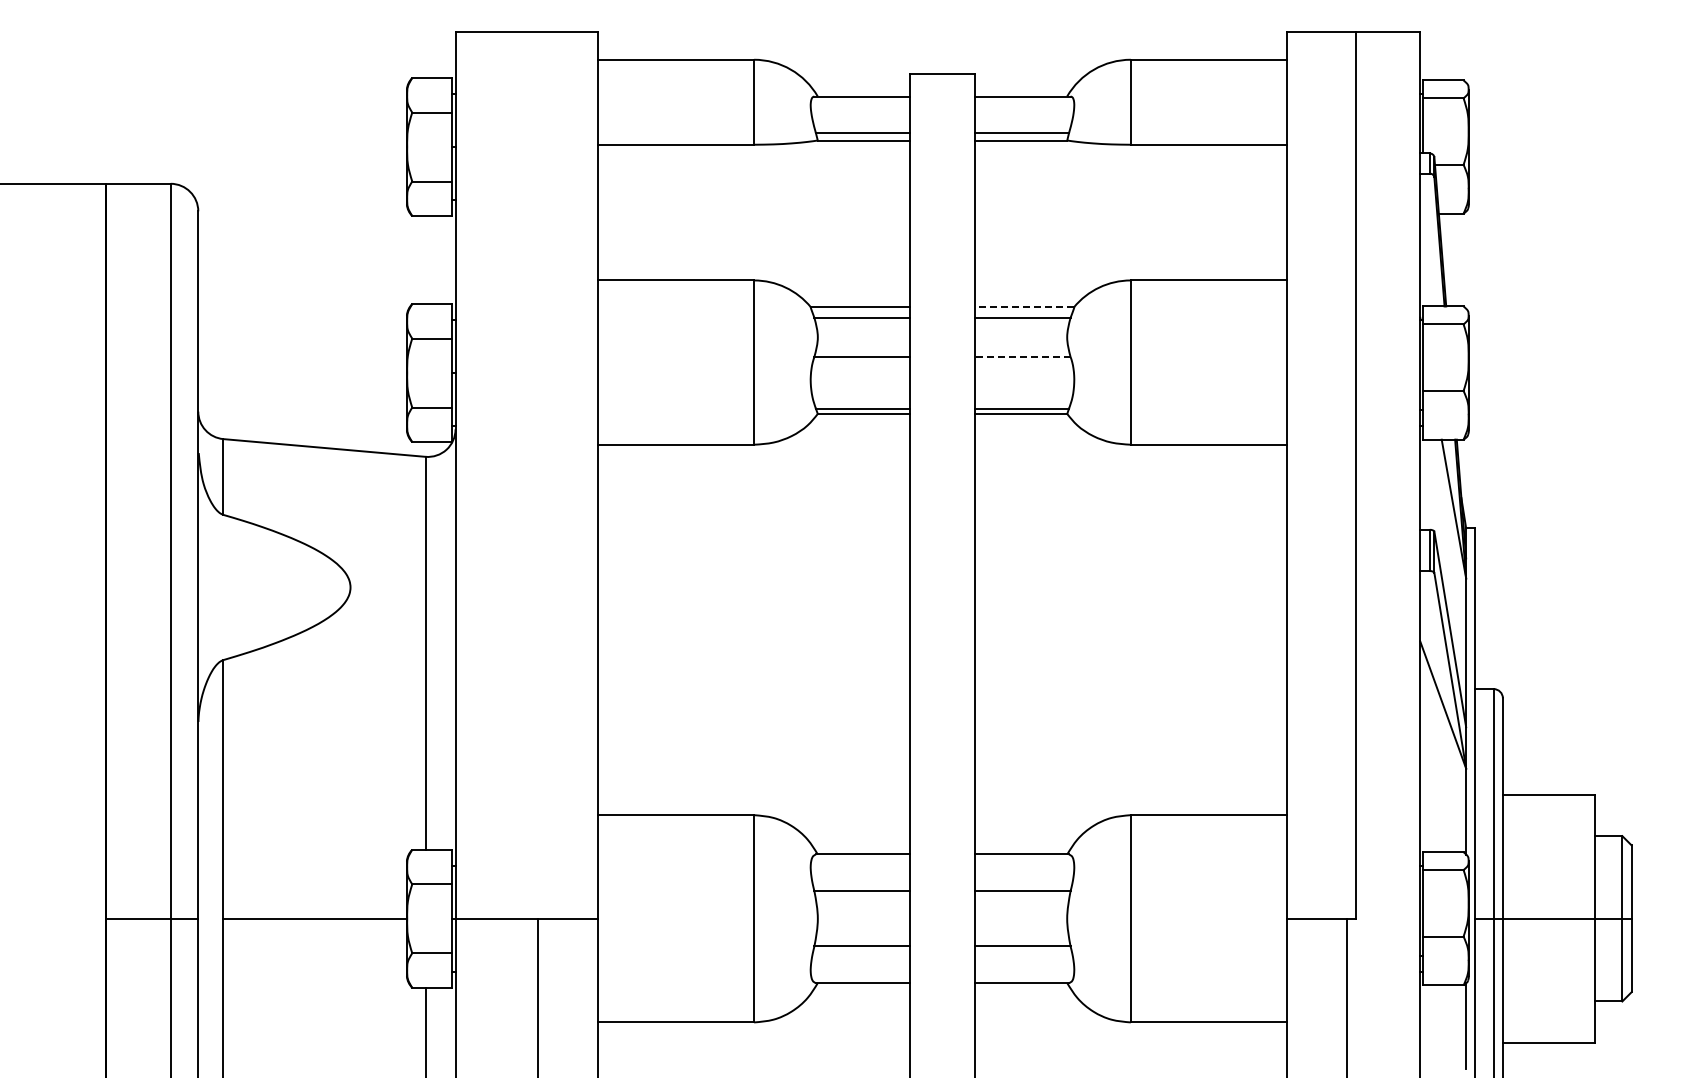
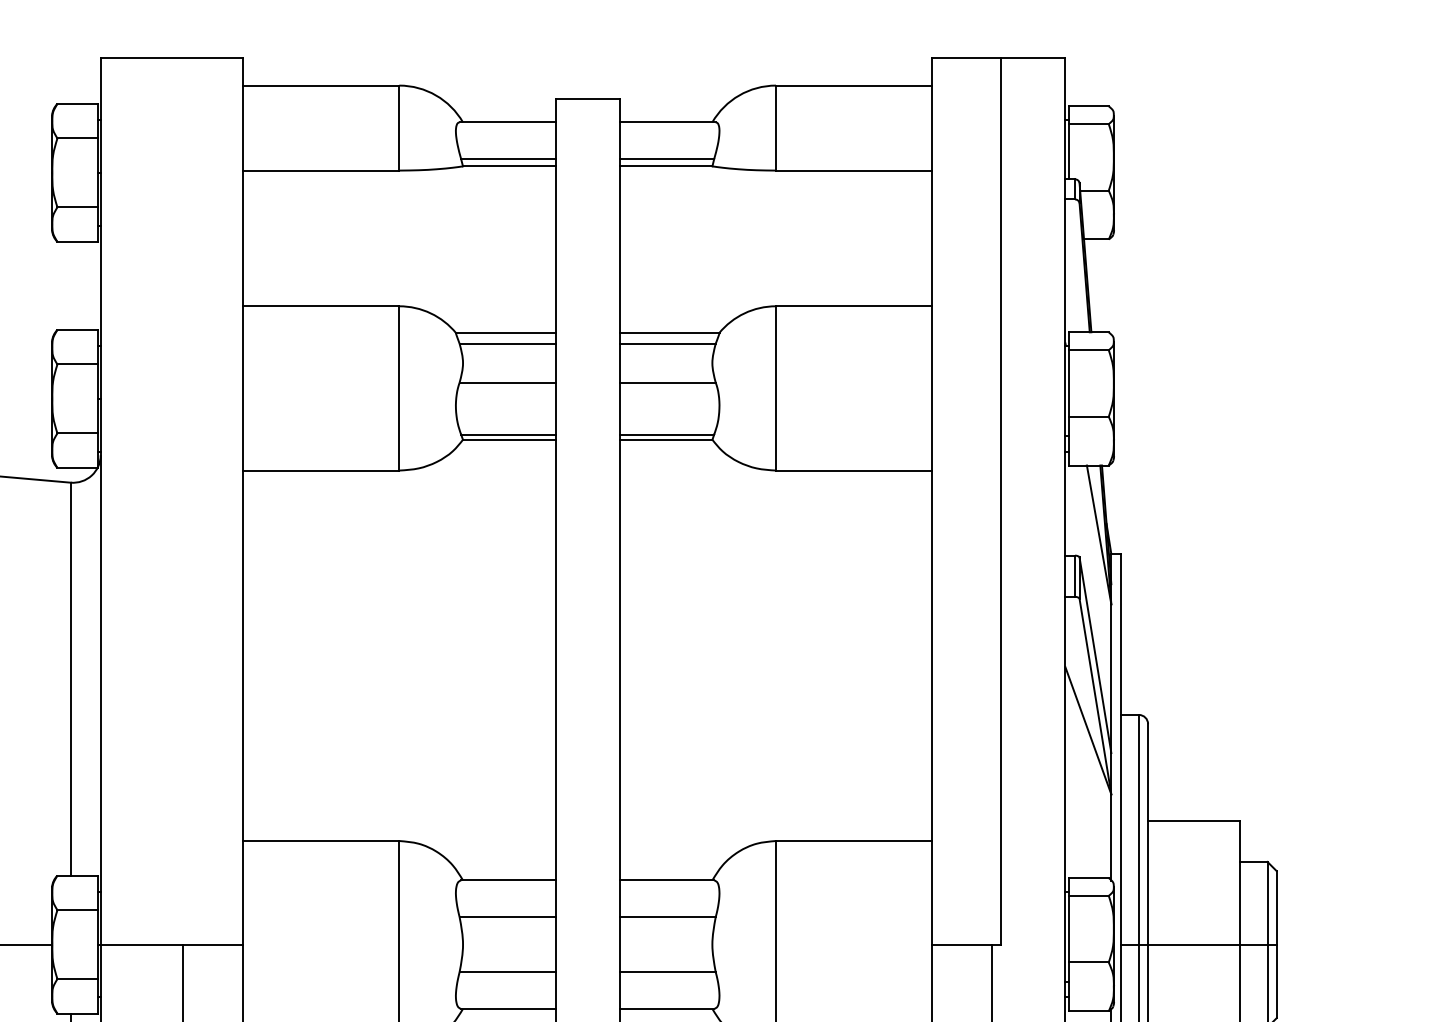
line: (1024, 307) -> (669, 333), dashed -> solid
line: (1022, 356) -> (667, 382), dashed -> solid

